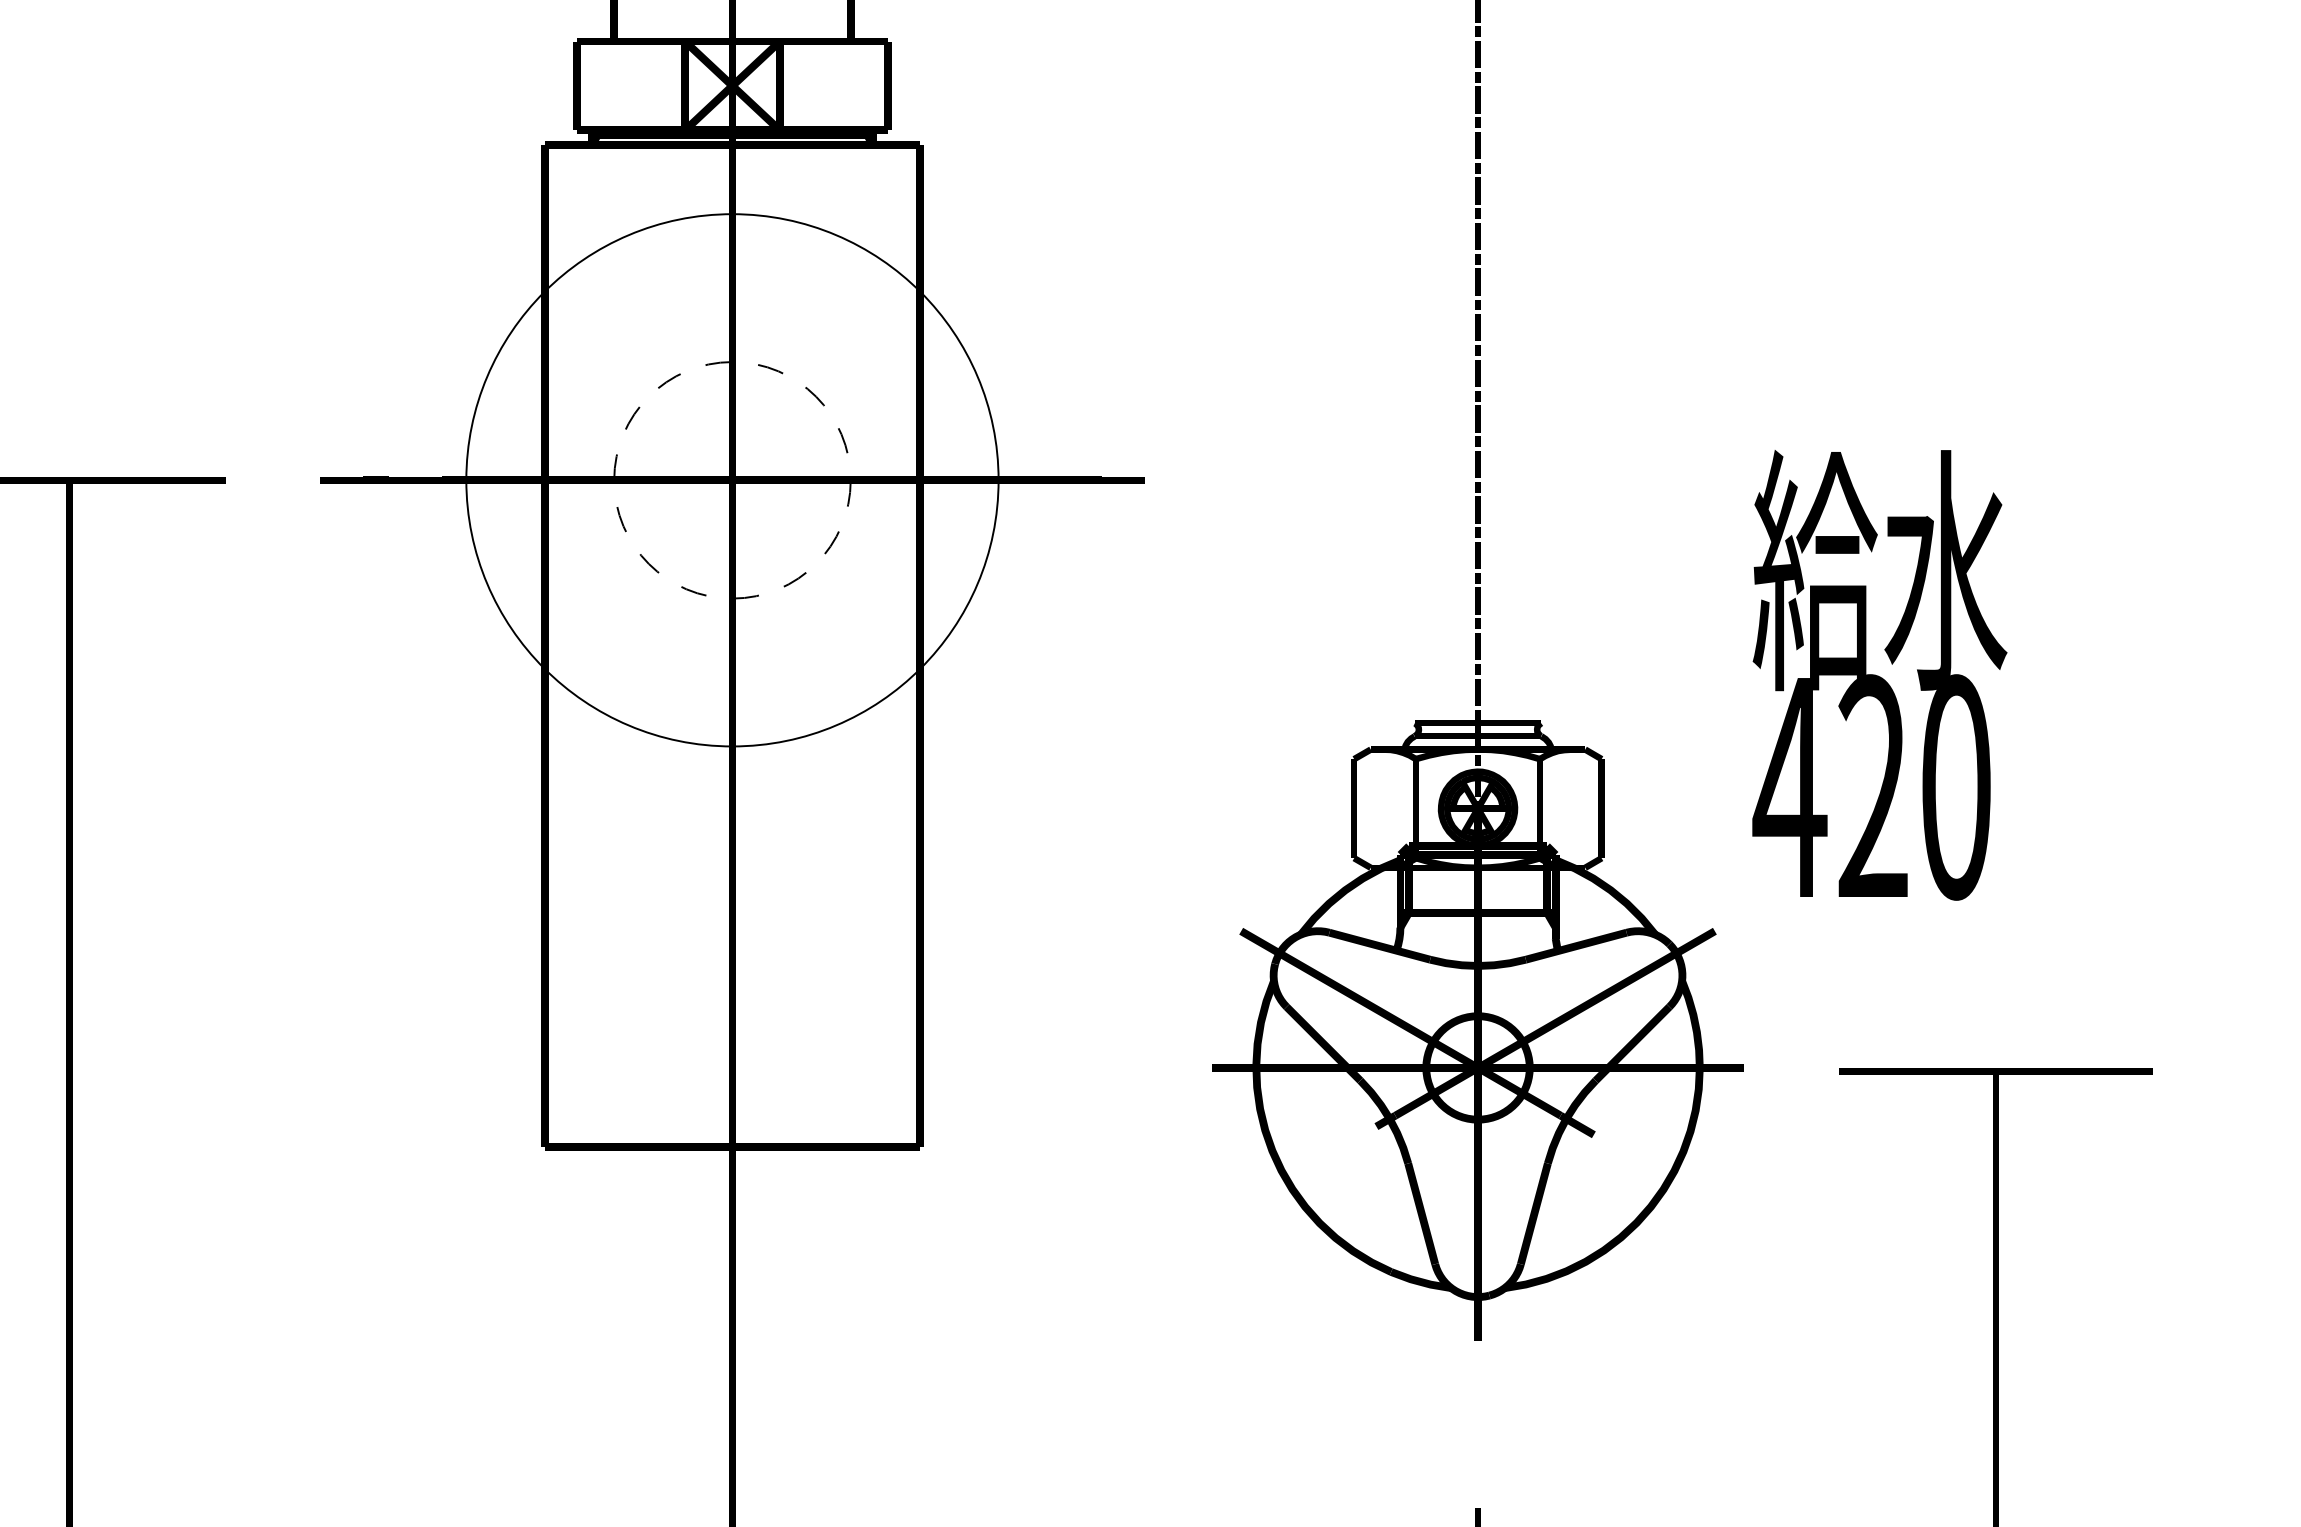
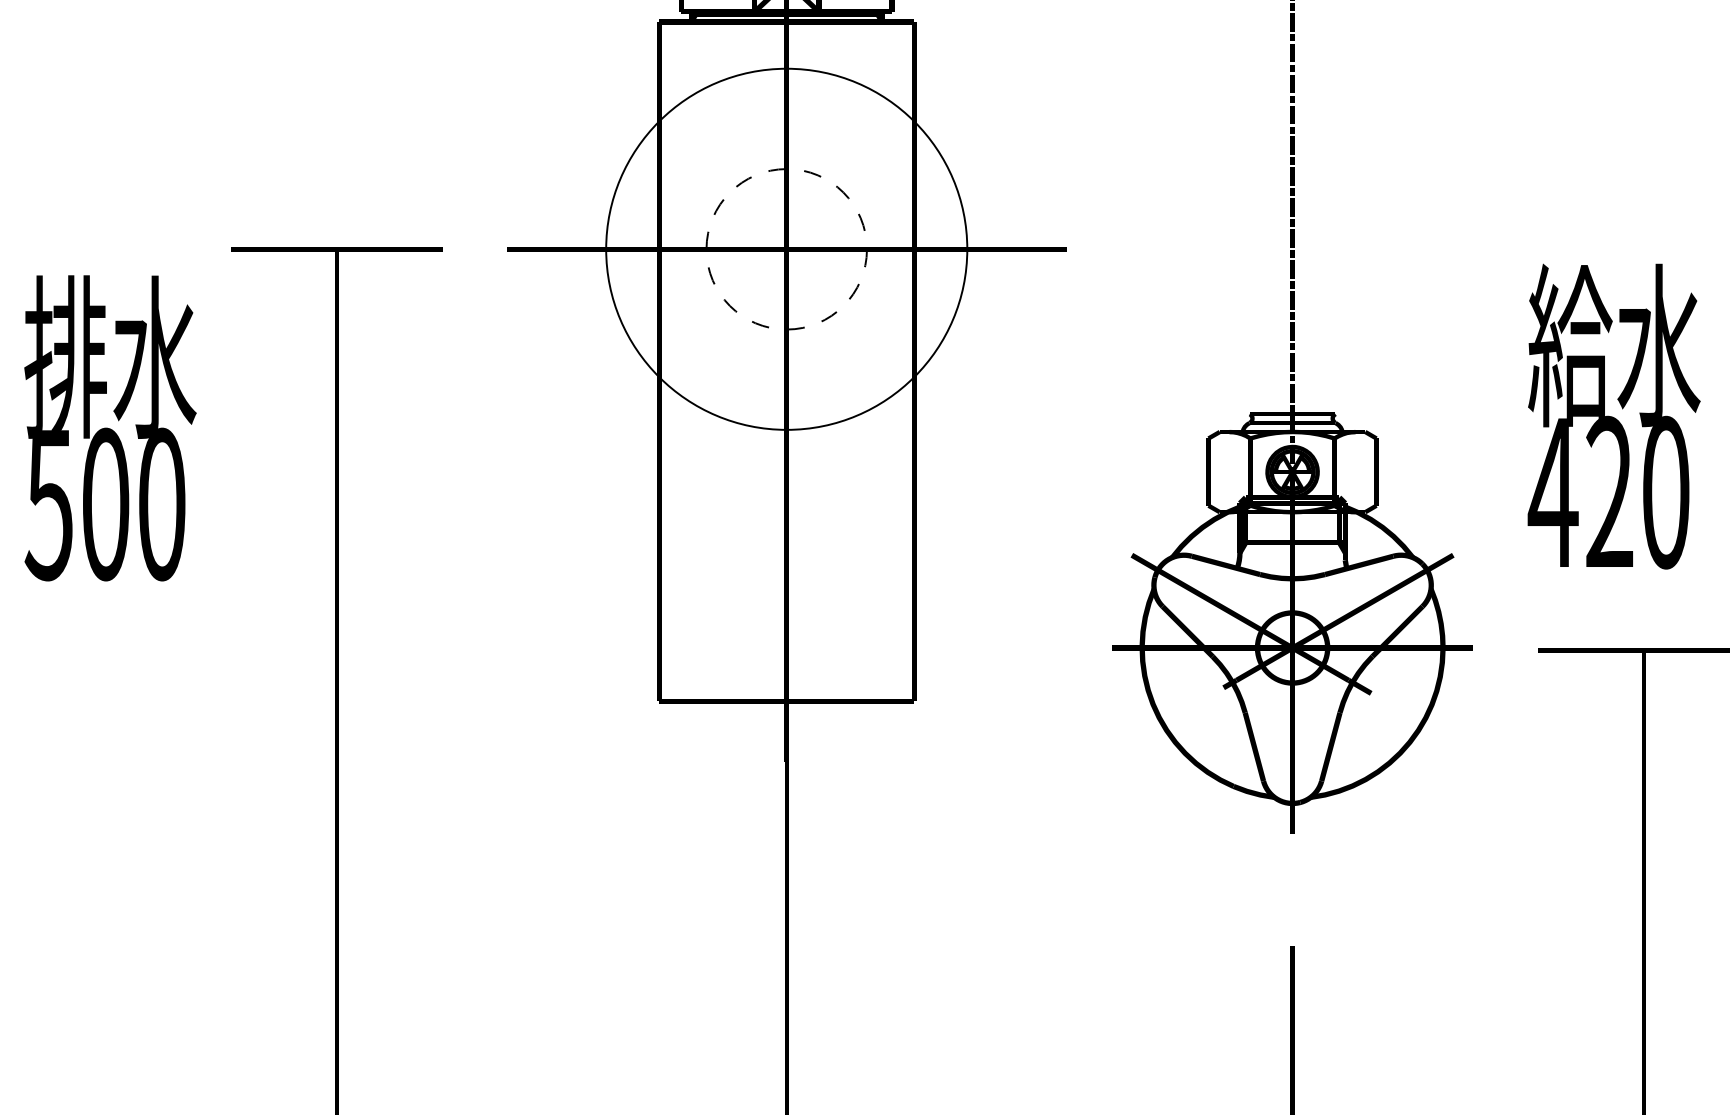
text: (1878, 675) -> (1613, 416), moved

